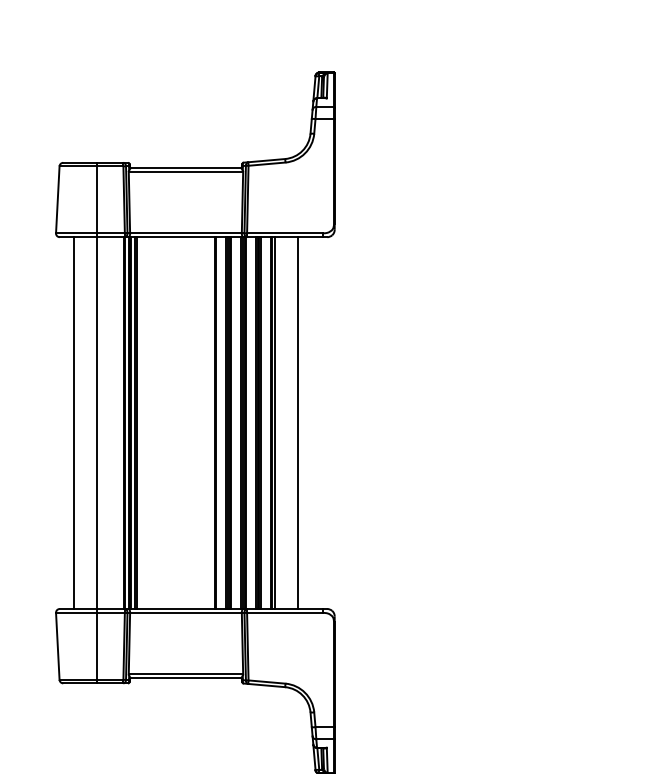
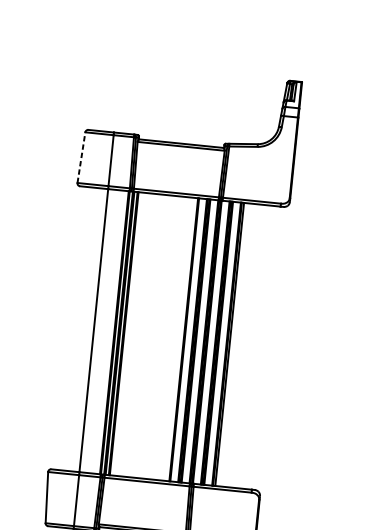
line: (57, 199) -> (81, 157), solid -> dashed
line: (74, 423) -> (76, 329), removed
line: (297, 423) -> (246, 346), removed

